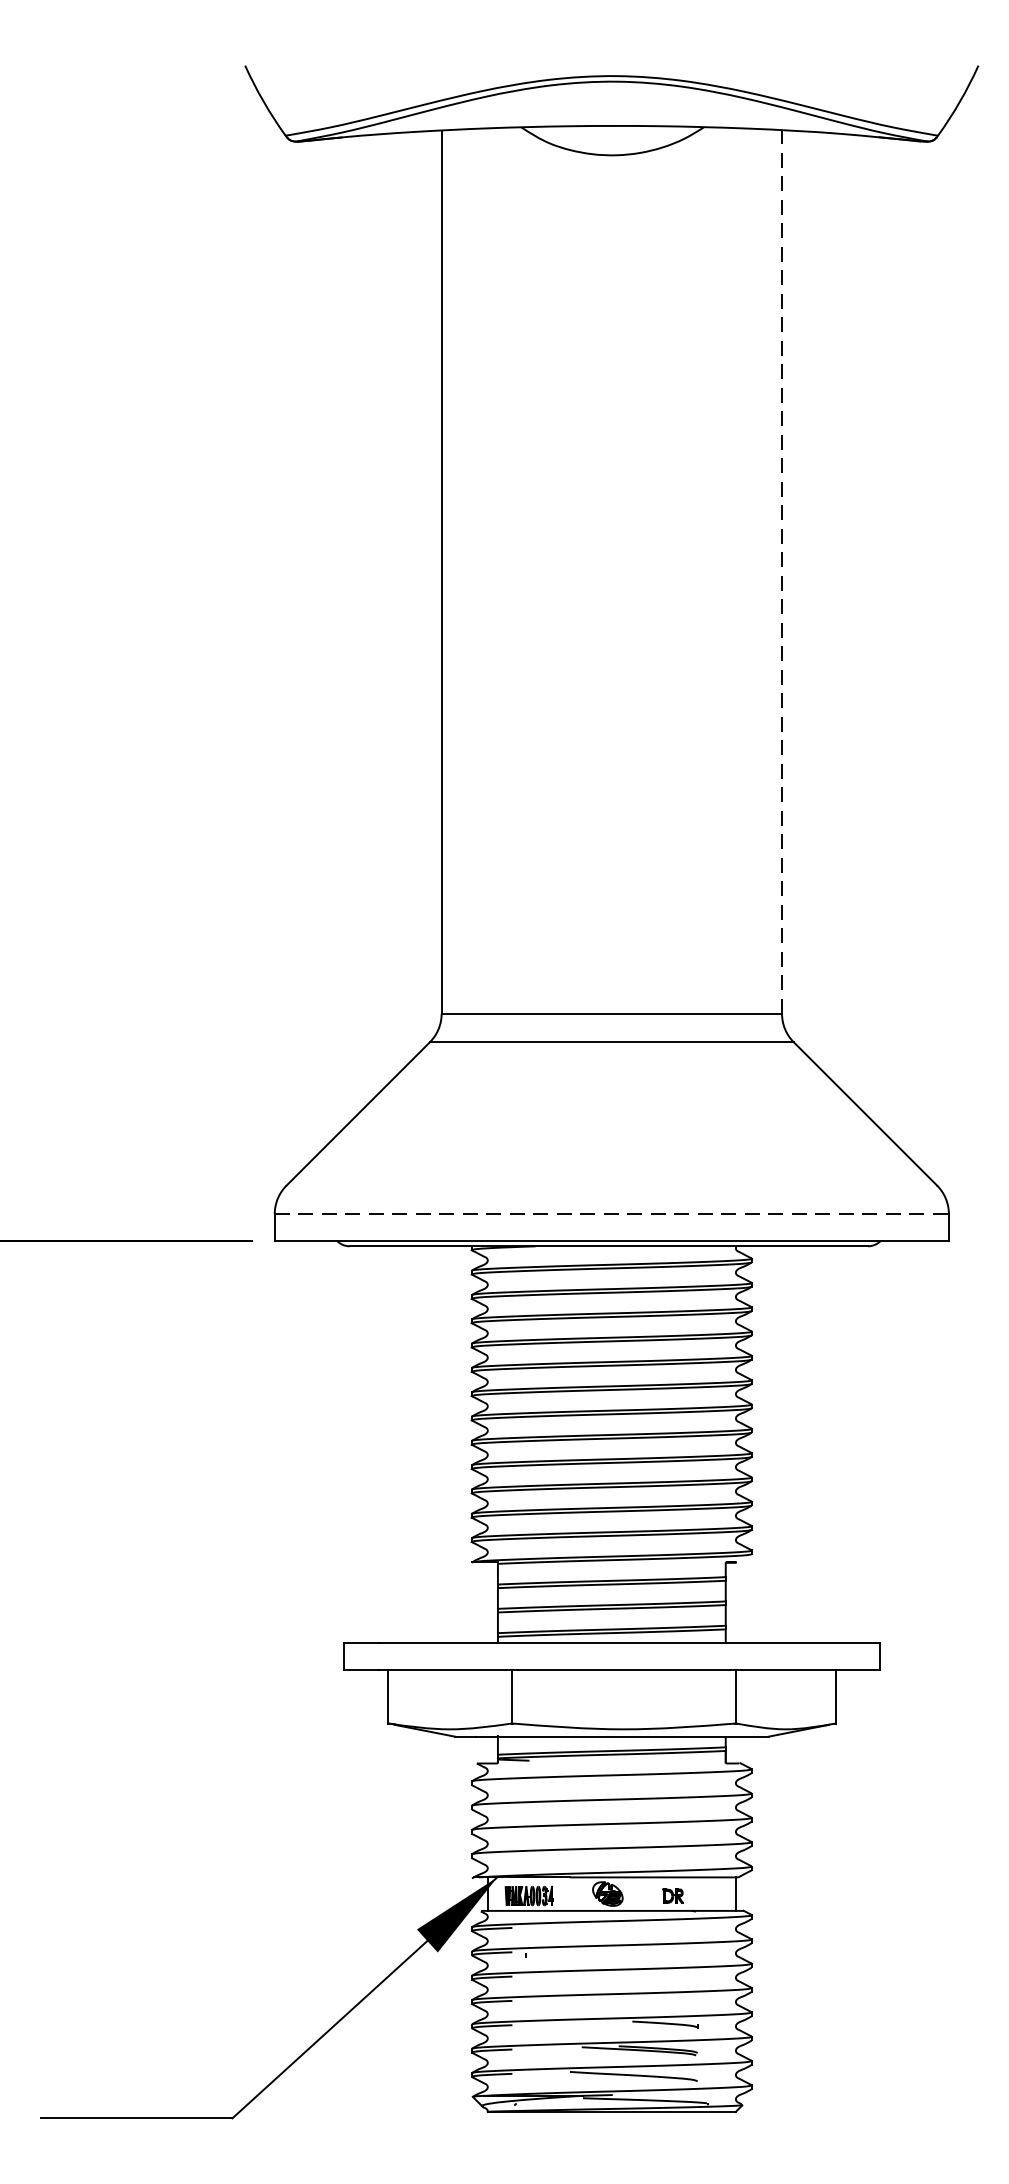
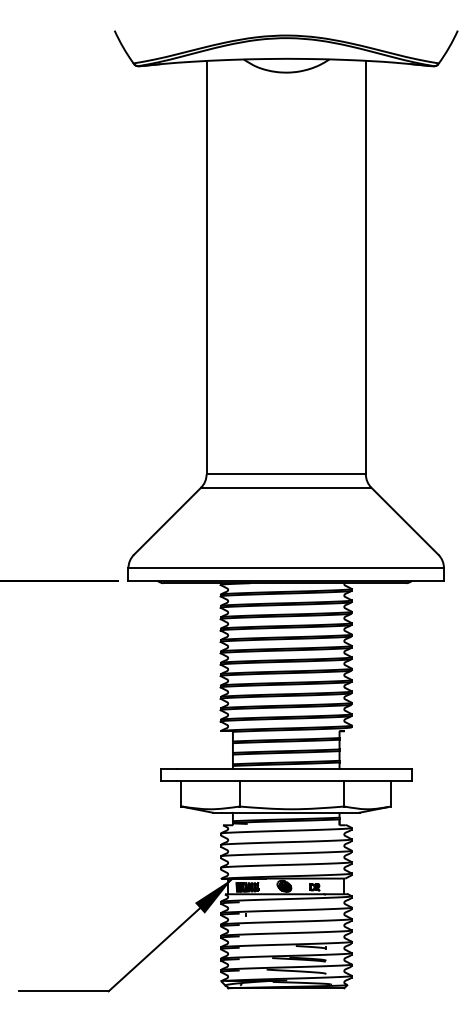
line: (781, 571) -> (365, 267), dashed -> solid
line: (612, 1214) -> (286, 568), dashed -> solid

